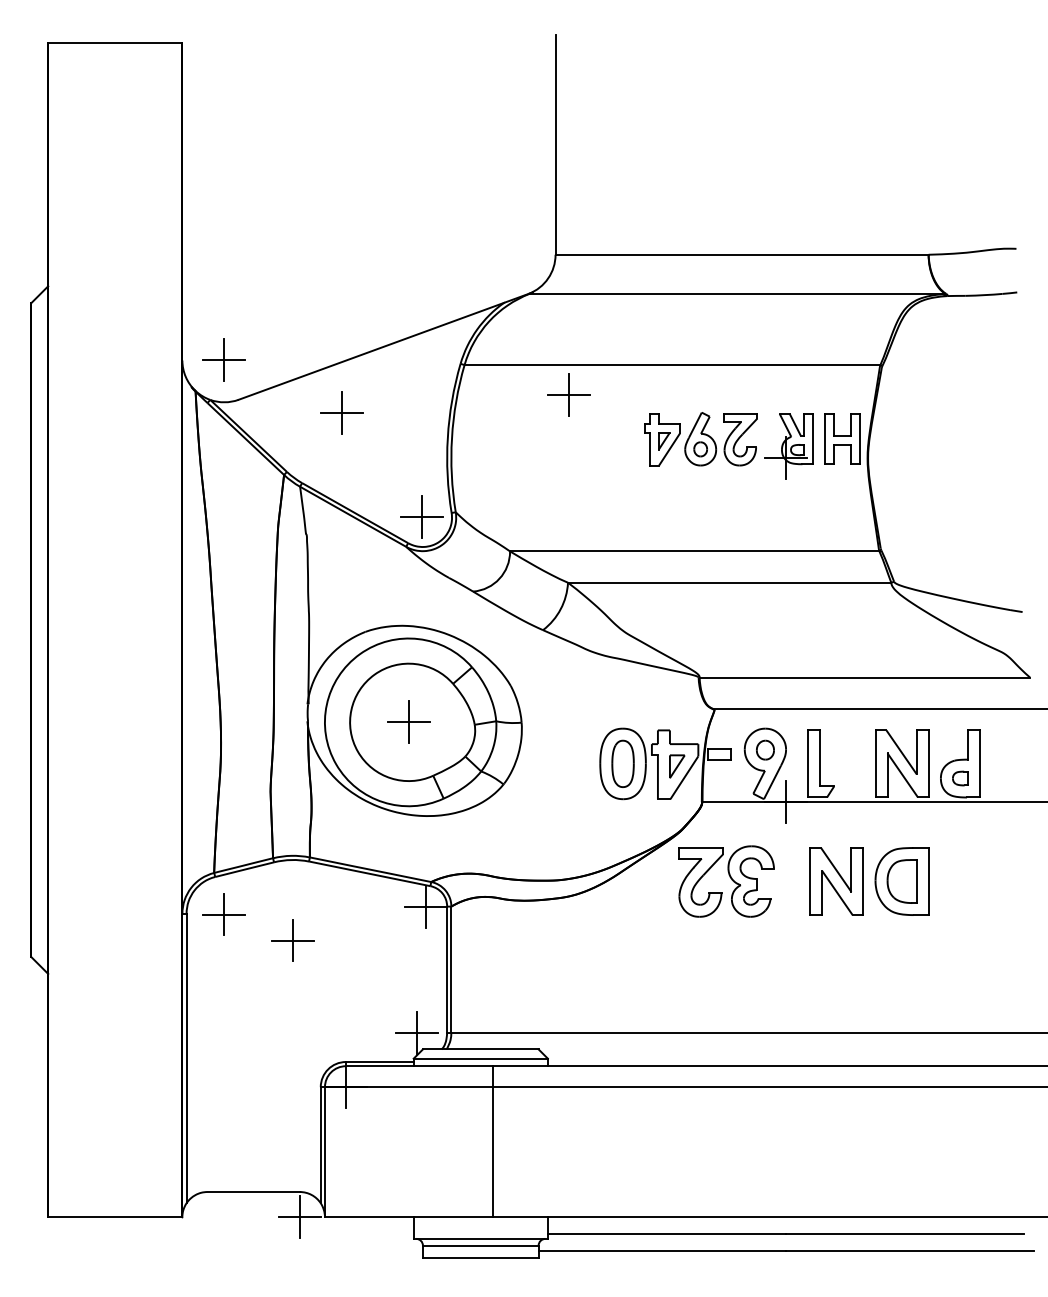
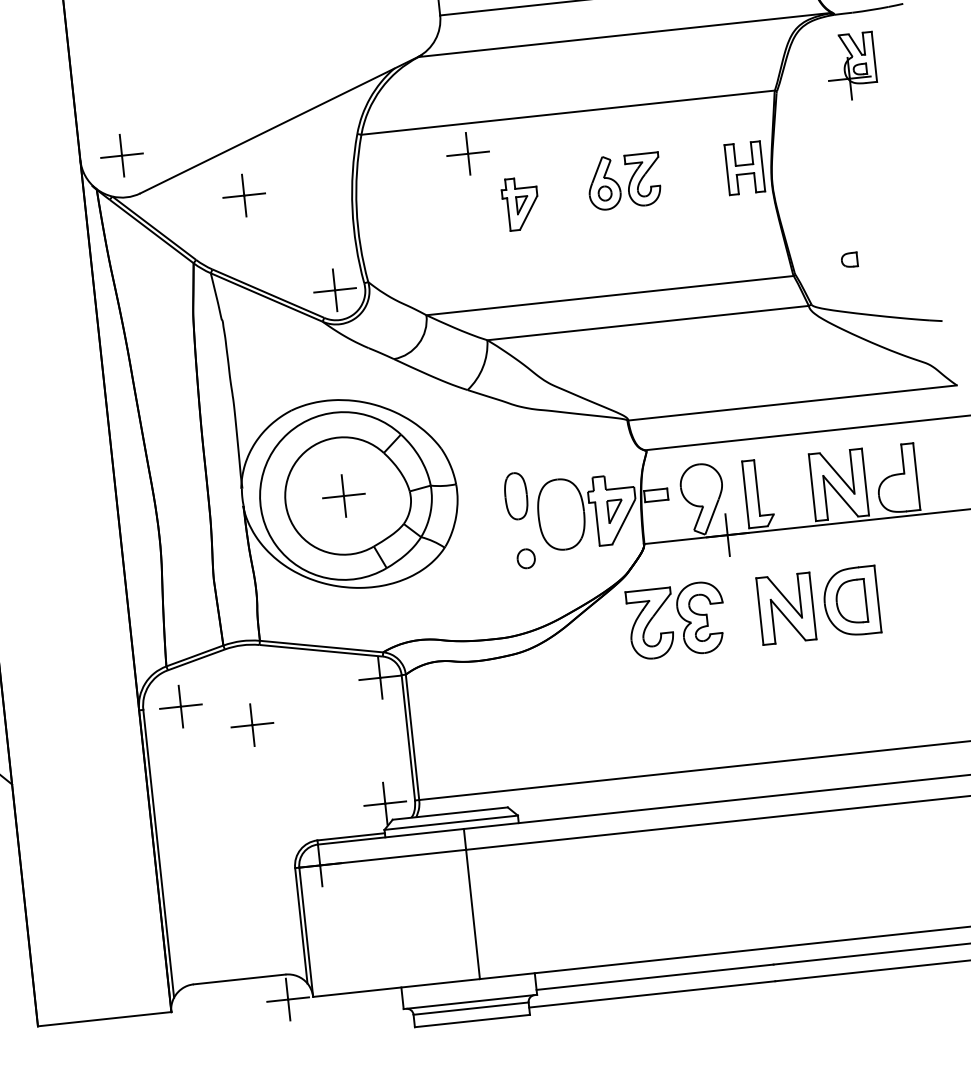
part: (662, 439) -> (520, 203), moved
part: (788, 446) -> (850, 66), moved
part: (765, 749) -> (526, 558), moved
part: (622, 763) -> (515, 495), moved
part: (960, 778) -> (849, 260), moved

